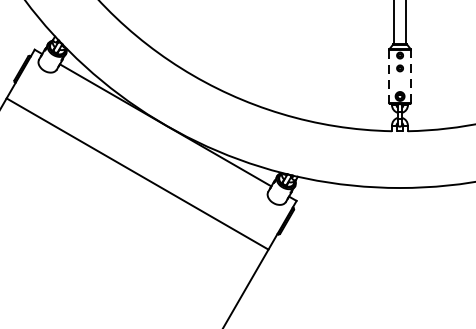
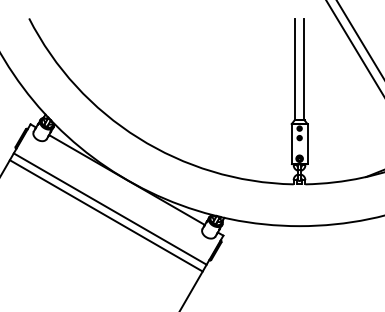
line: (389, 77) -> (291, 144), dashed -> solid
line: (410, 77) -> (307, 144), dashed -> solid
line: (141, 164) -> (109, 208), added

